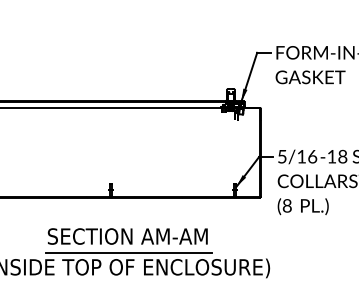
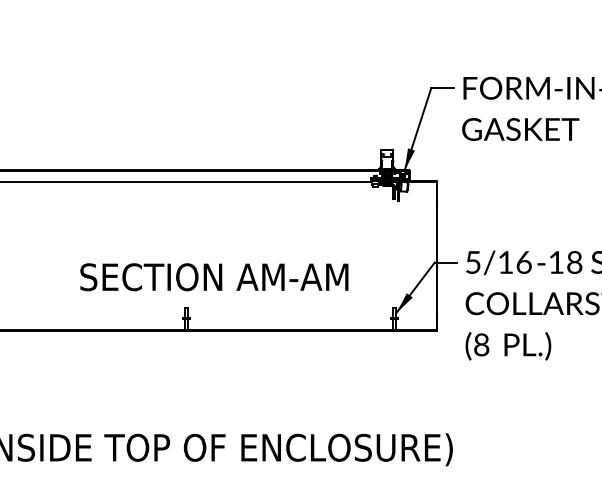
text: (127, 236) -> (213, 277), moved
line: (128, 252) -> (215, 423), removed

